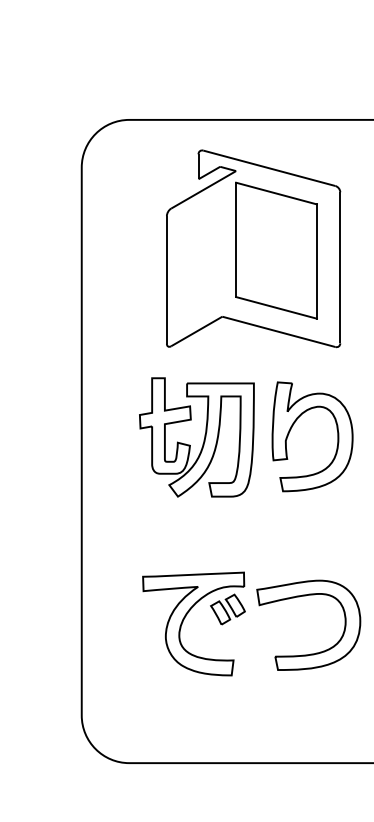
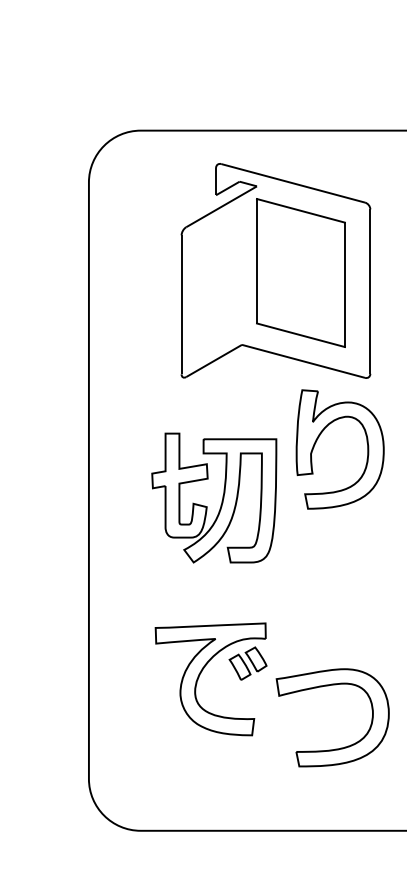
part: (294, 424) -> (320, 436), moved
part: (203, 439) -> (221, 500), moved
part: (306, 596) -> (330, 686), moved

